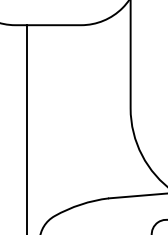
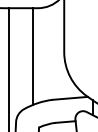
line: (70, 116) -> (32, 56), added

